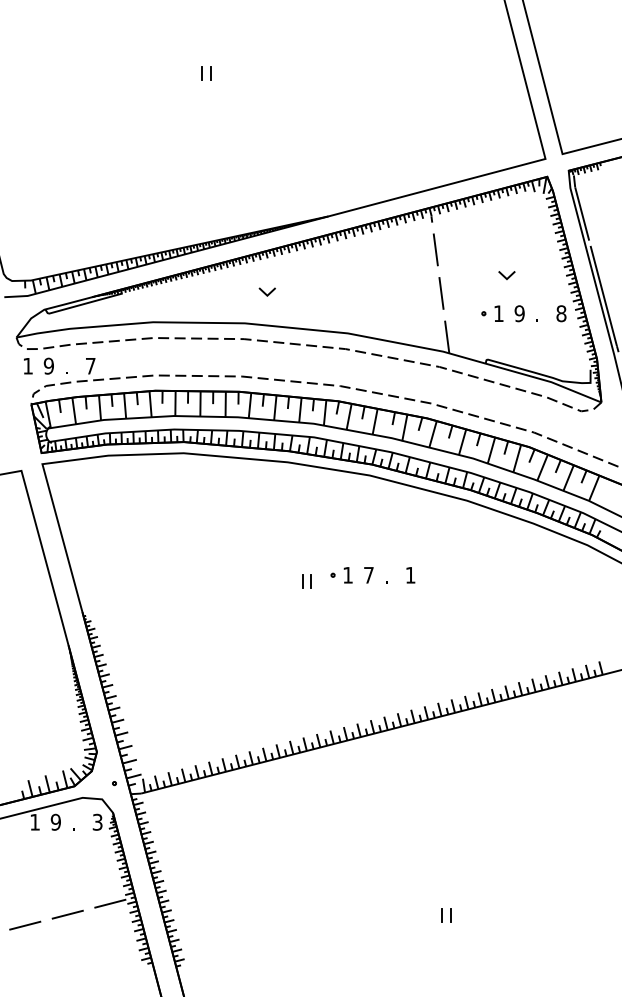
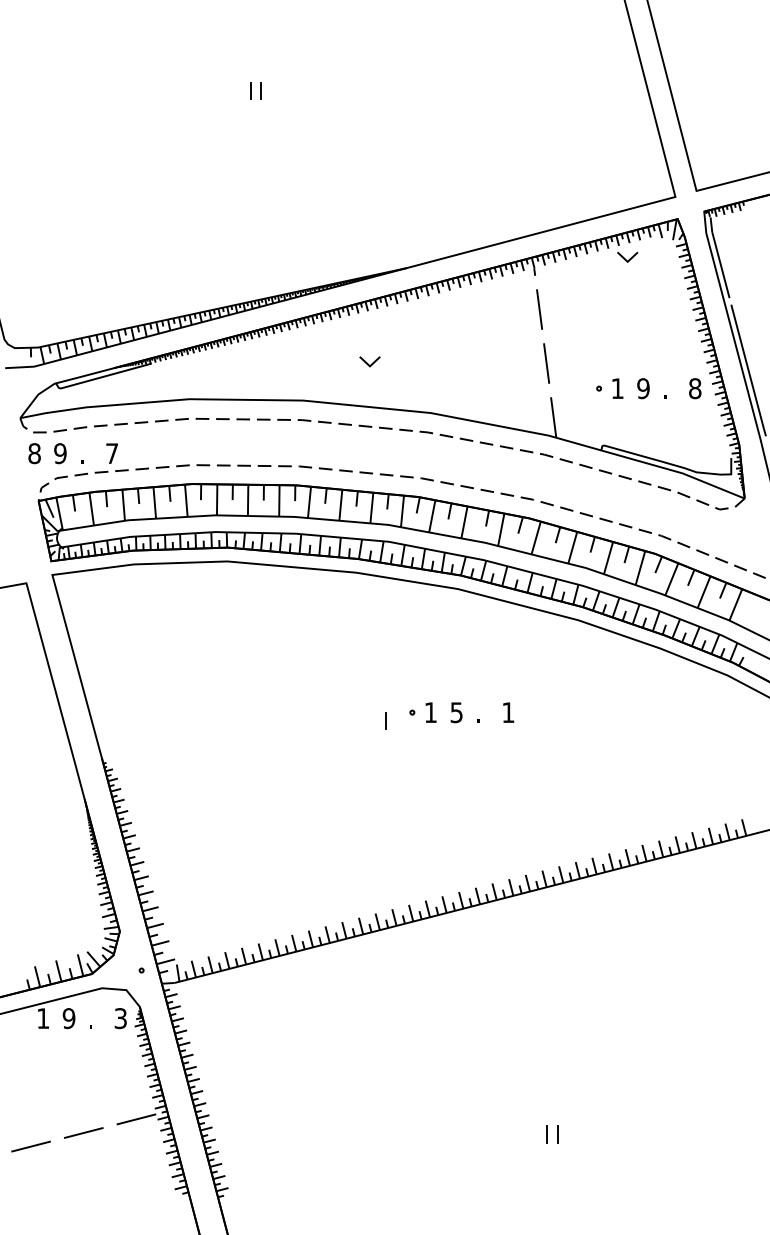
line: (505, 276) -> (625, 258), moved
line: (265, 292) -> (367, 362), moved
text: (28, 366) -> (34, 453), 1 -> 8
text: (368, 575) -> (456, 712), 7 -> 5
line: (302, 581) -> (374, 720), removed

